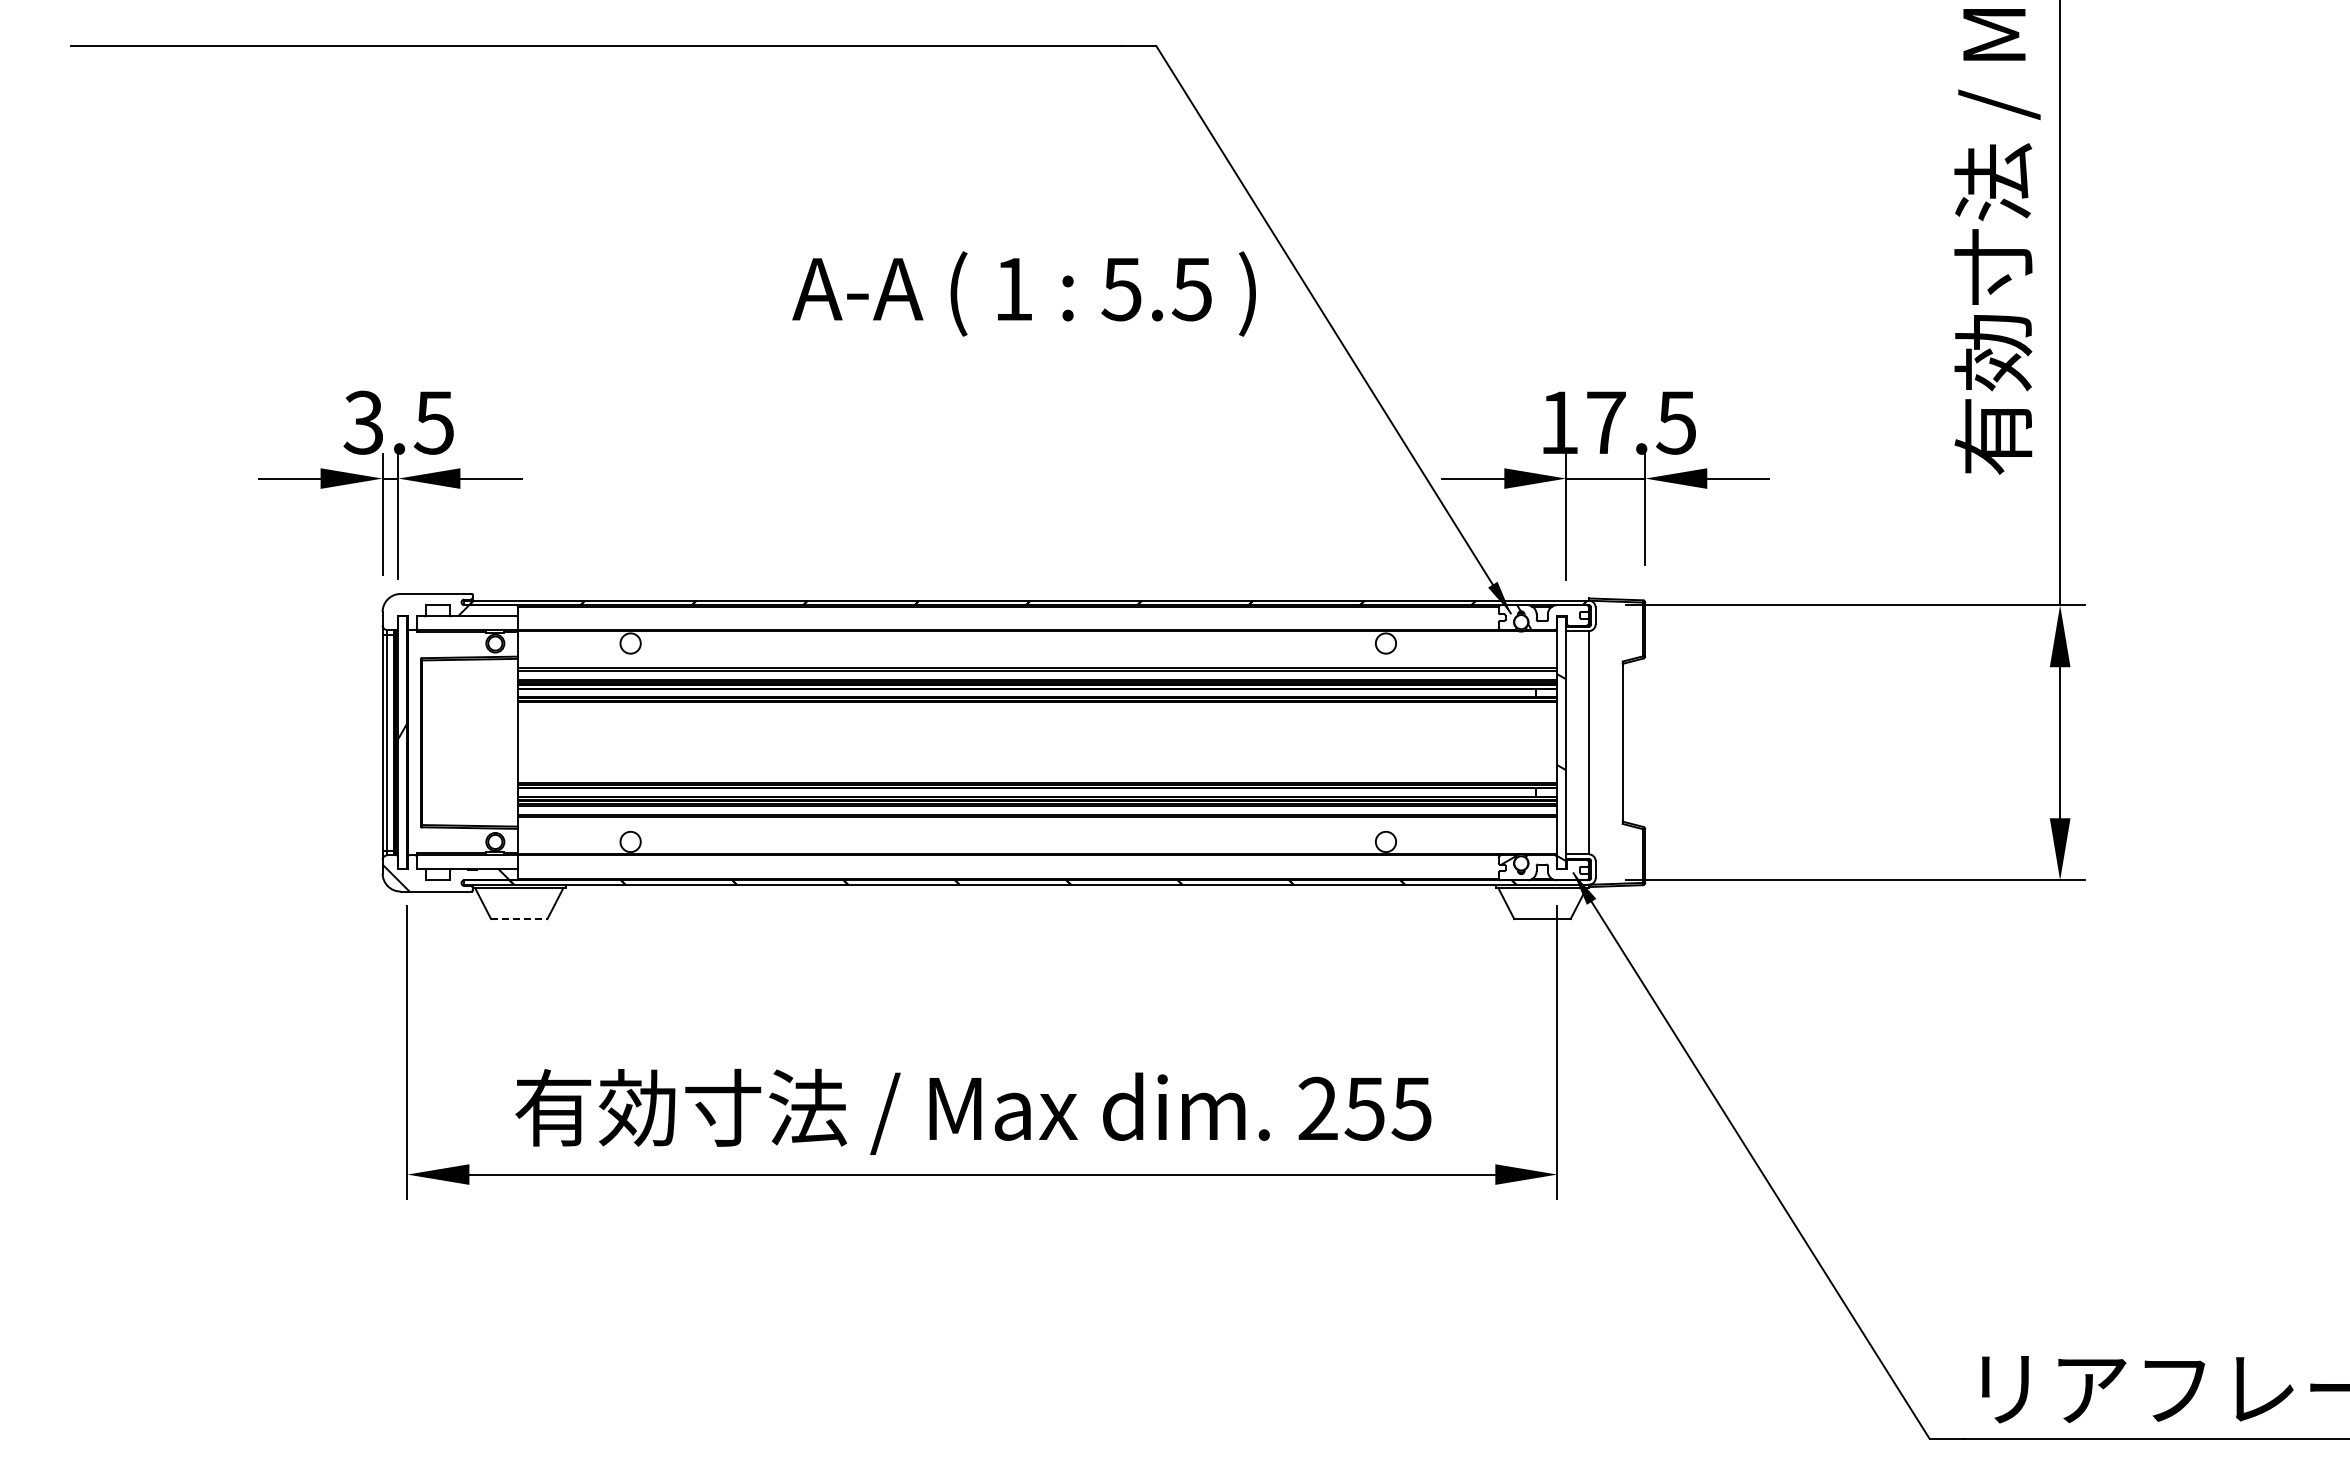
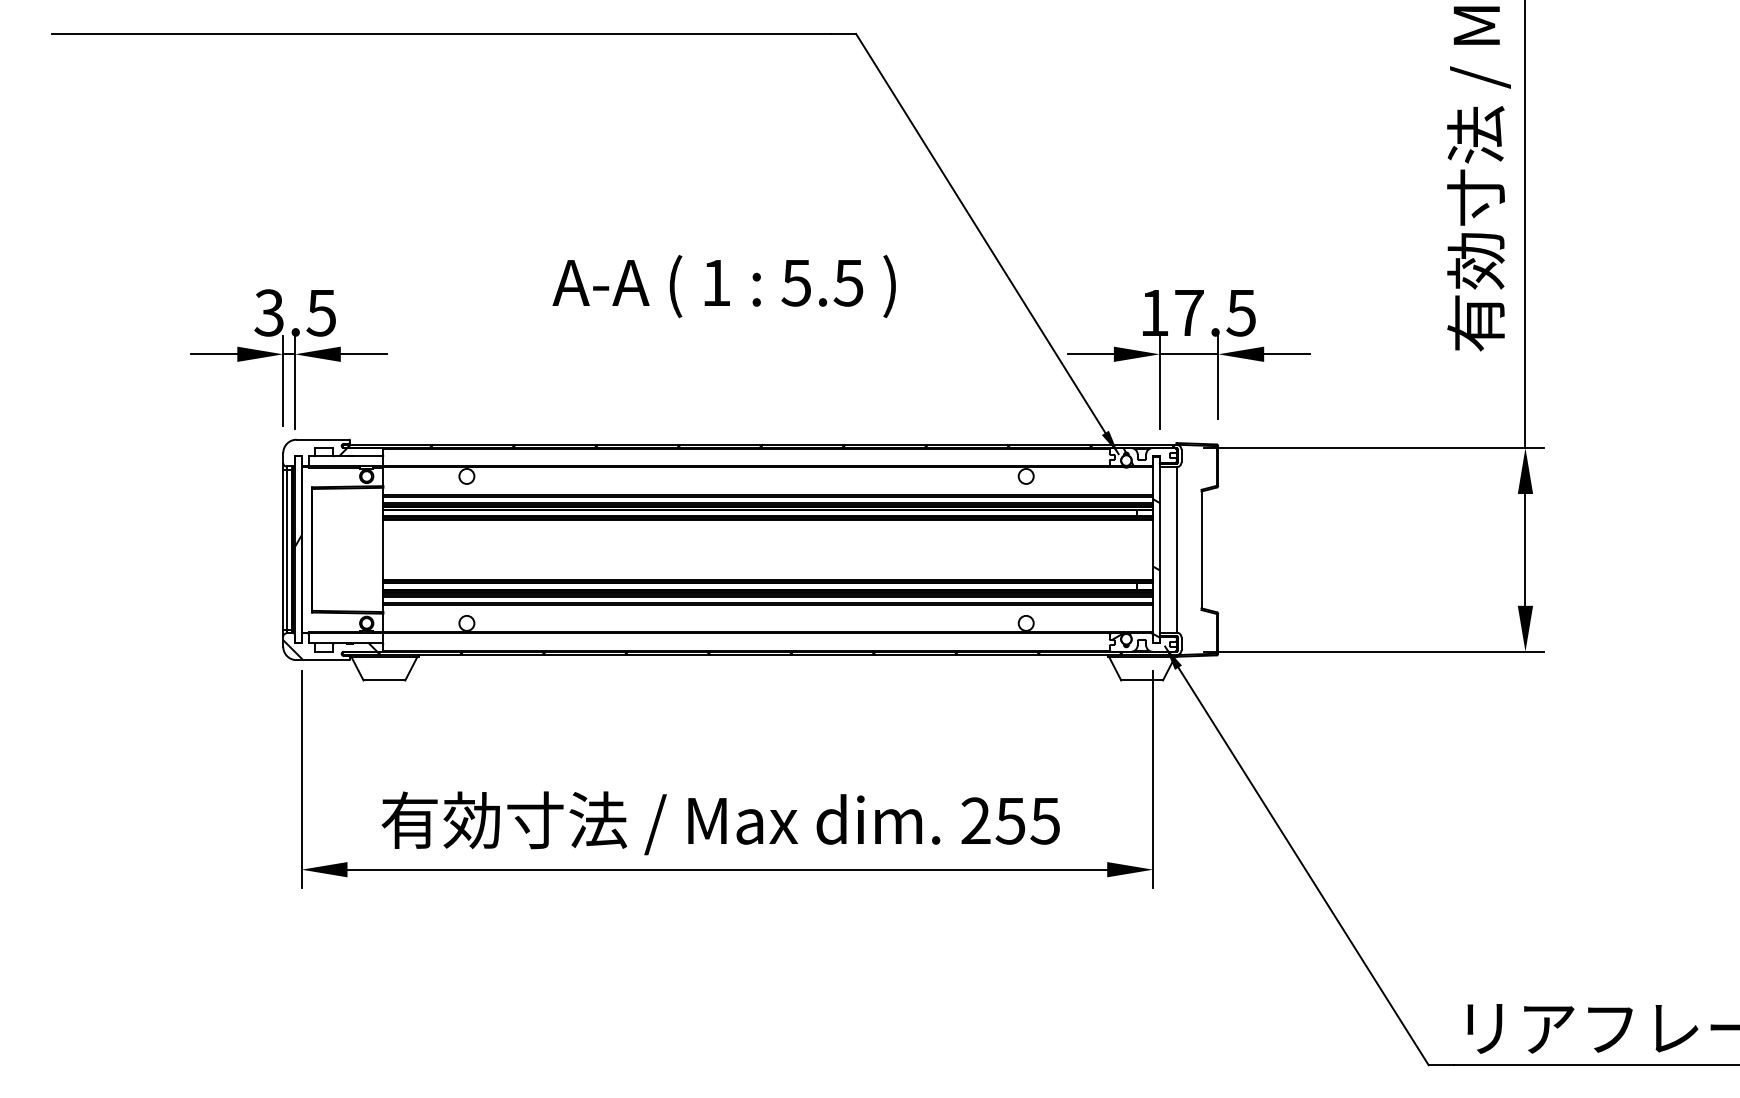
text: (1023, 293) -> (723, 286), moved
line: (519, 919) -> (384, 680), dashed -> solid

